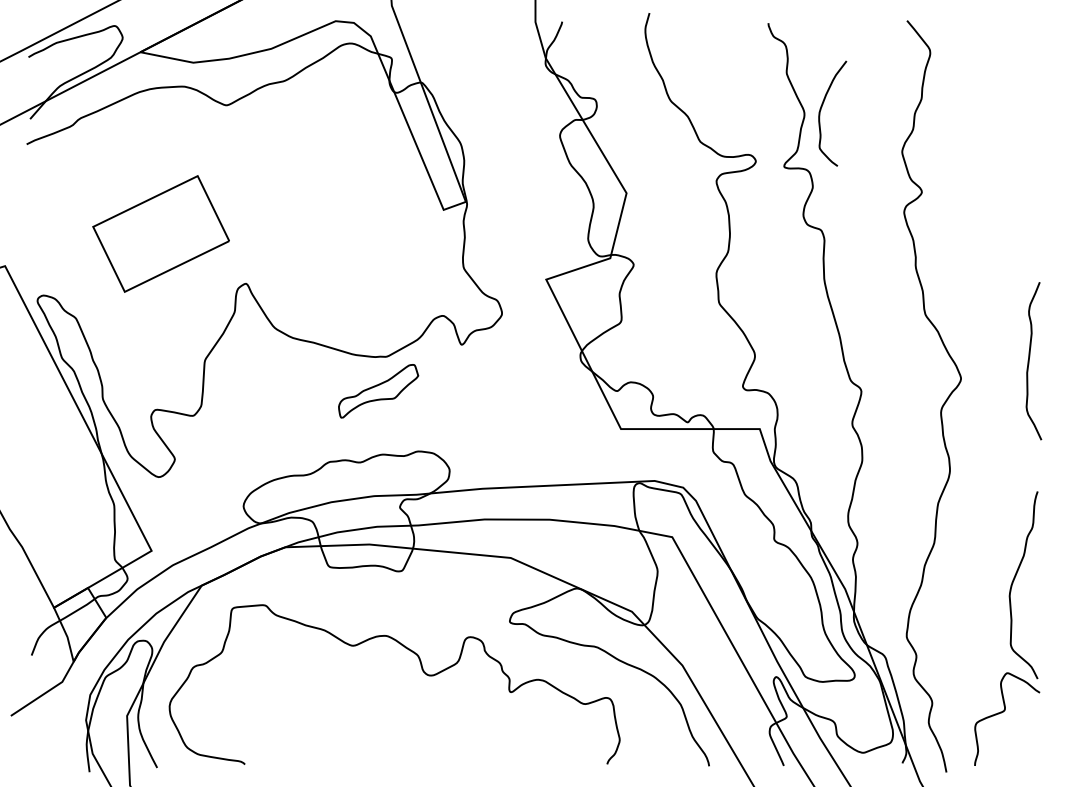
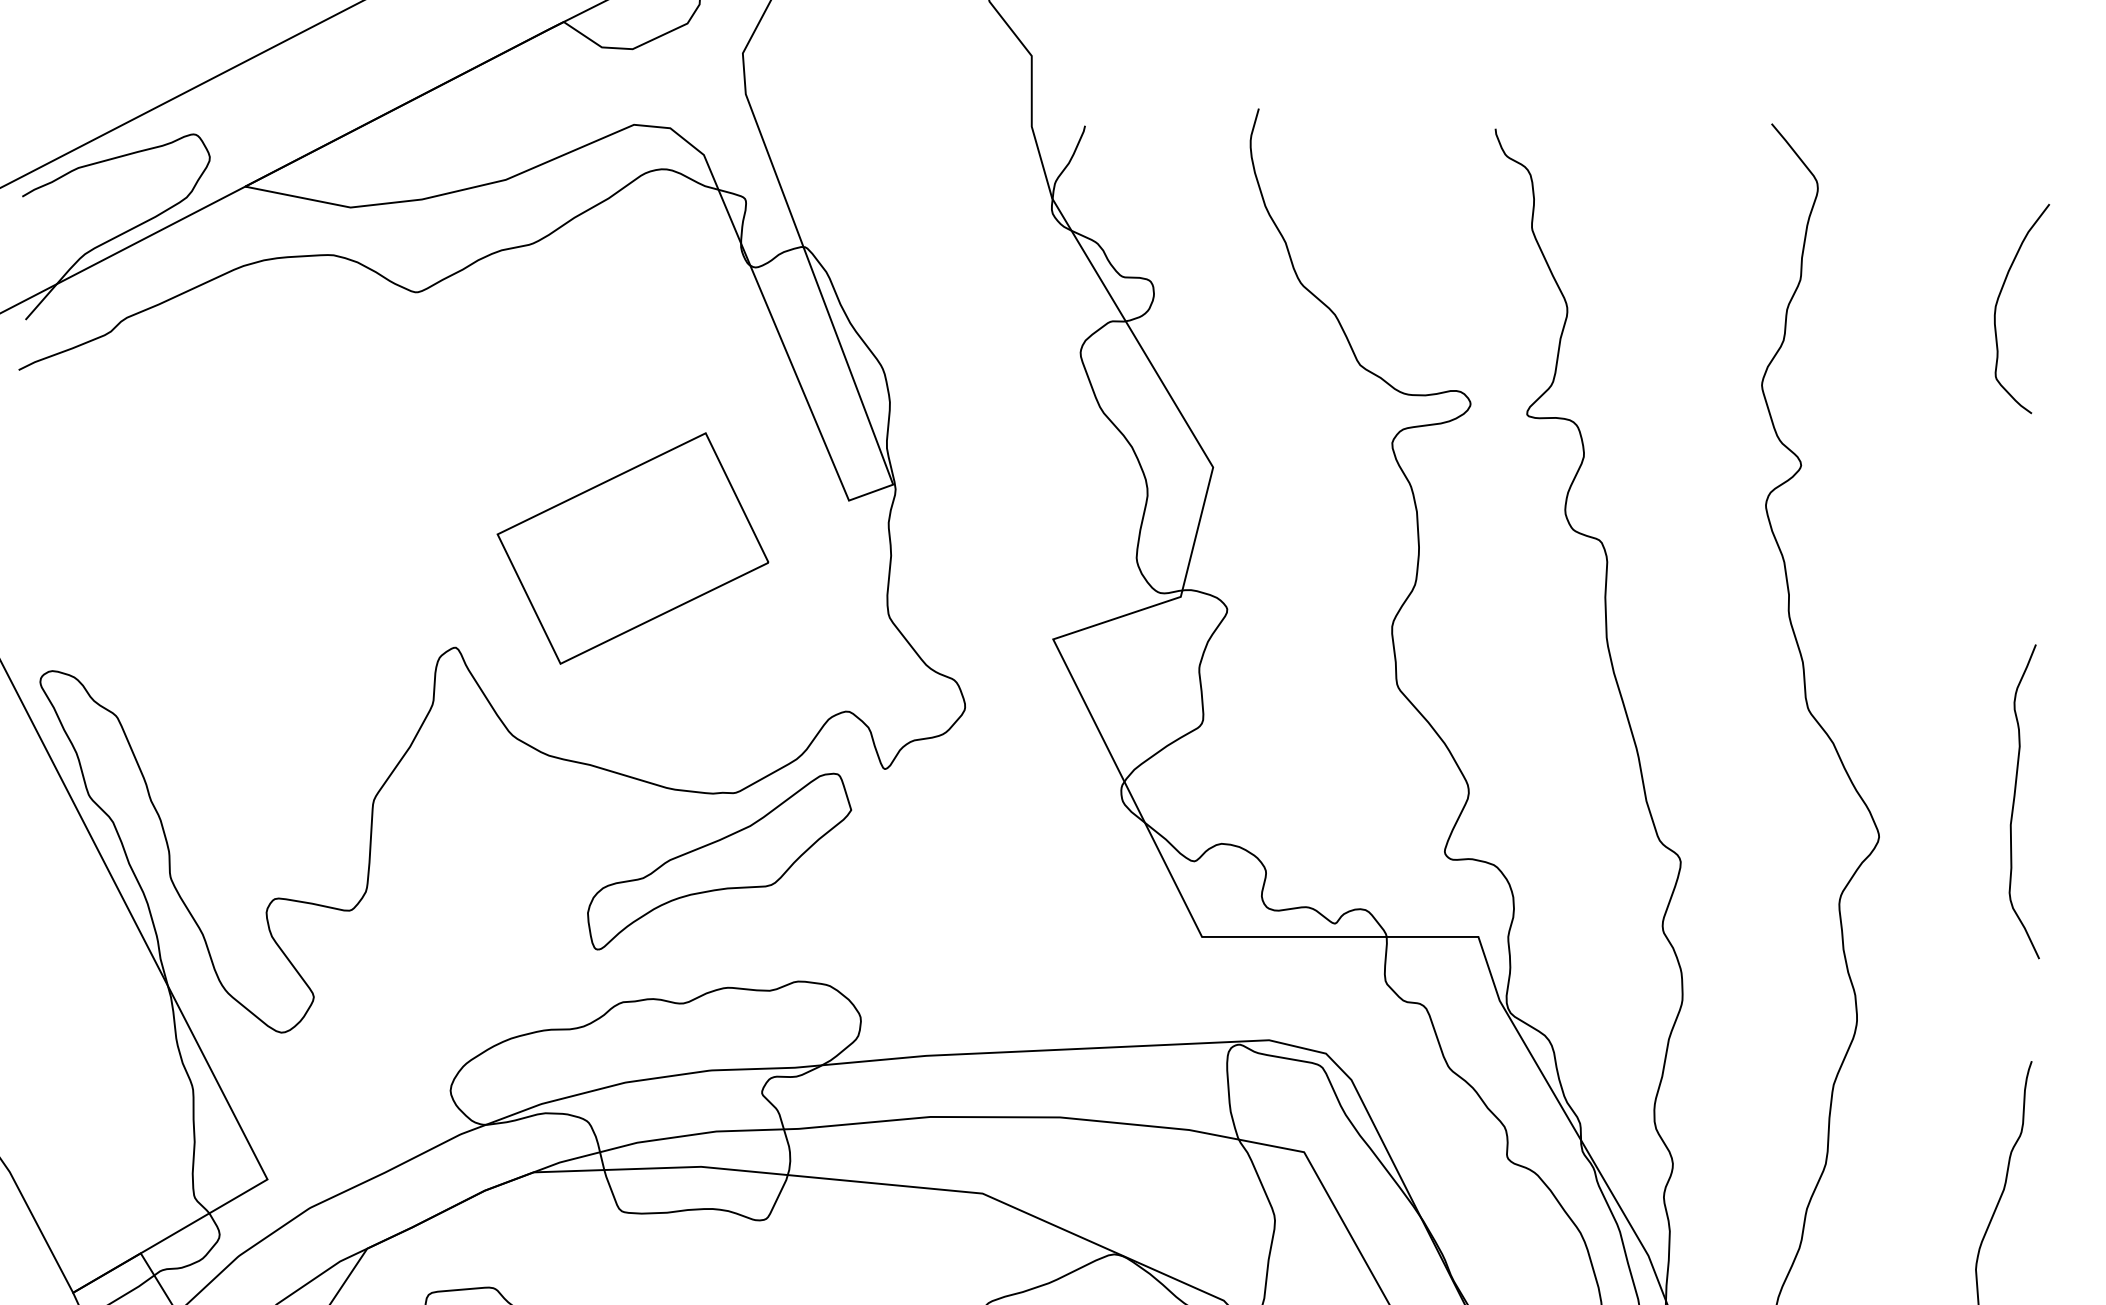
curve: (821, 110) -> (1999, 302), moved
part: (160, 233) -> (631, 547), moved
part: (378, 391) -> (719, 862), size x1.67

